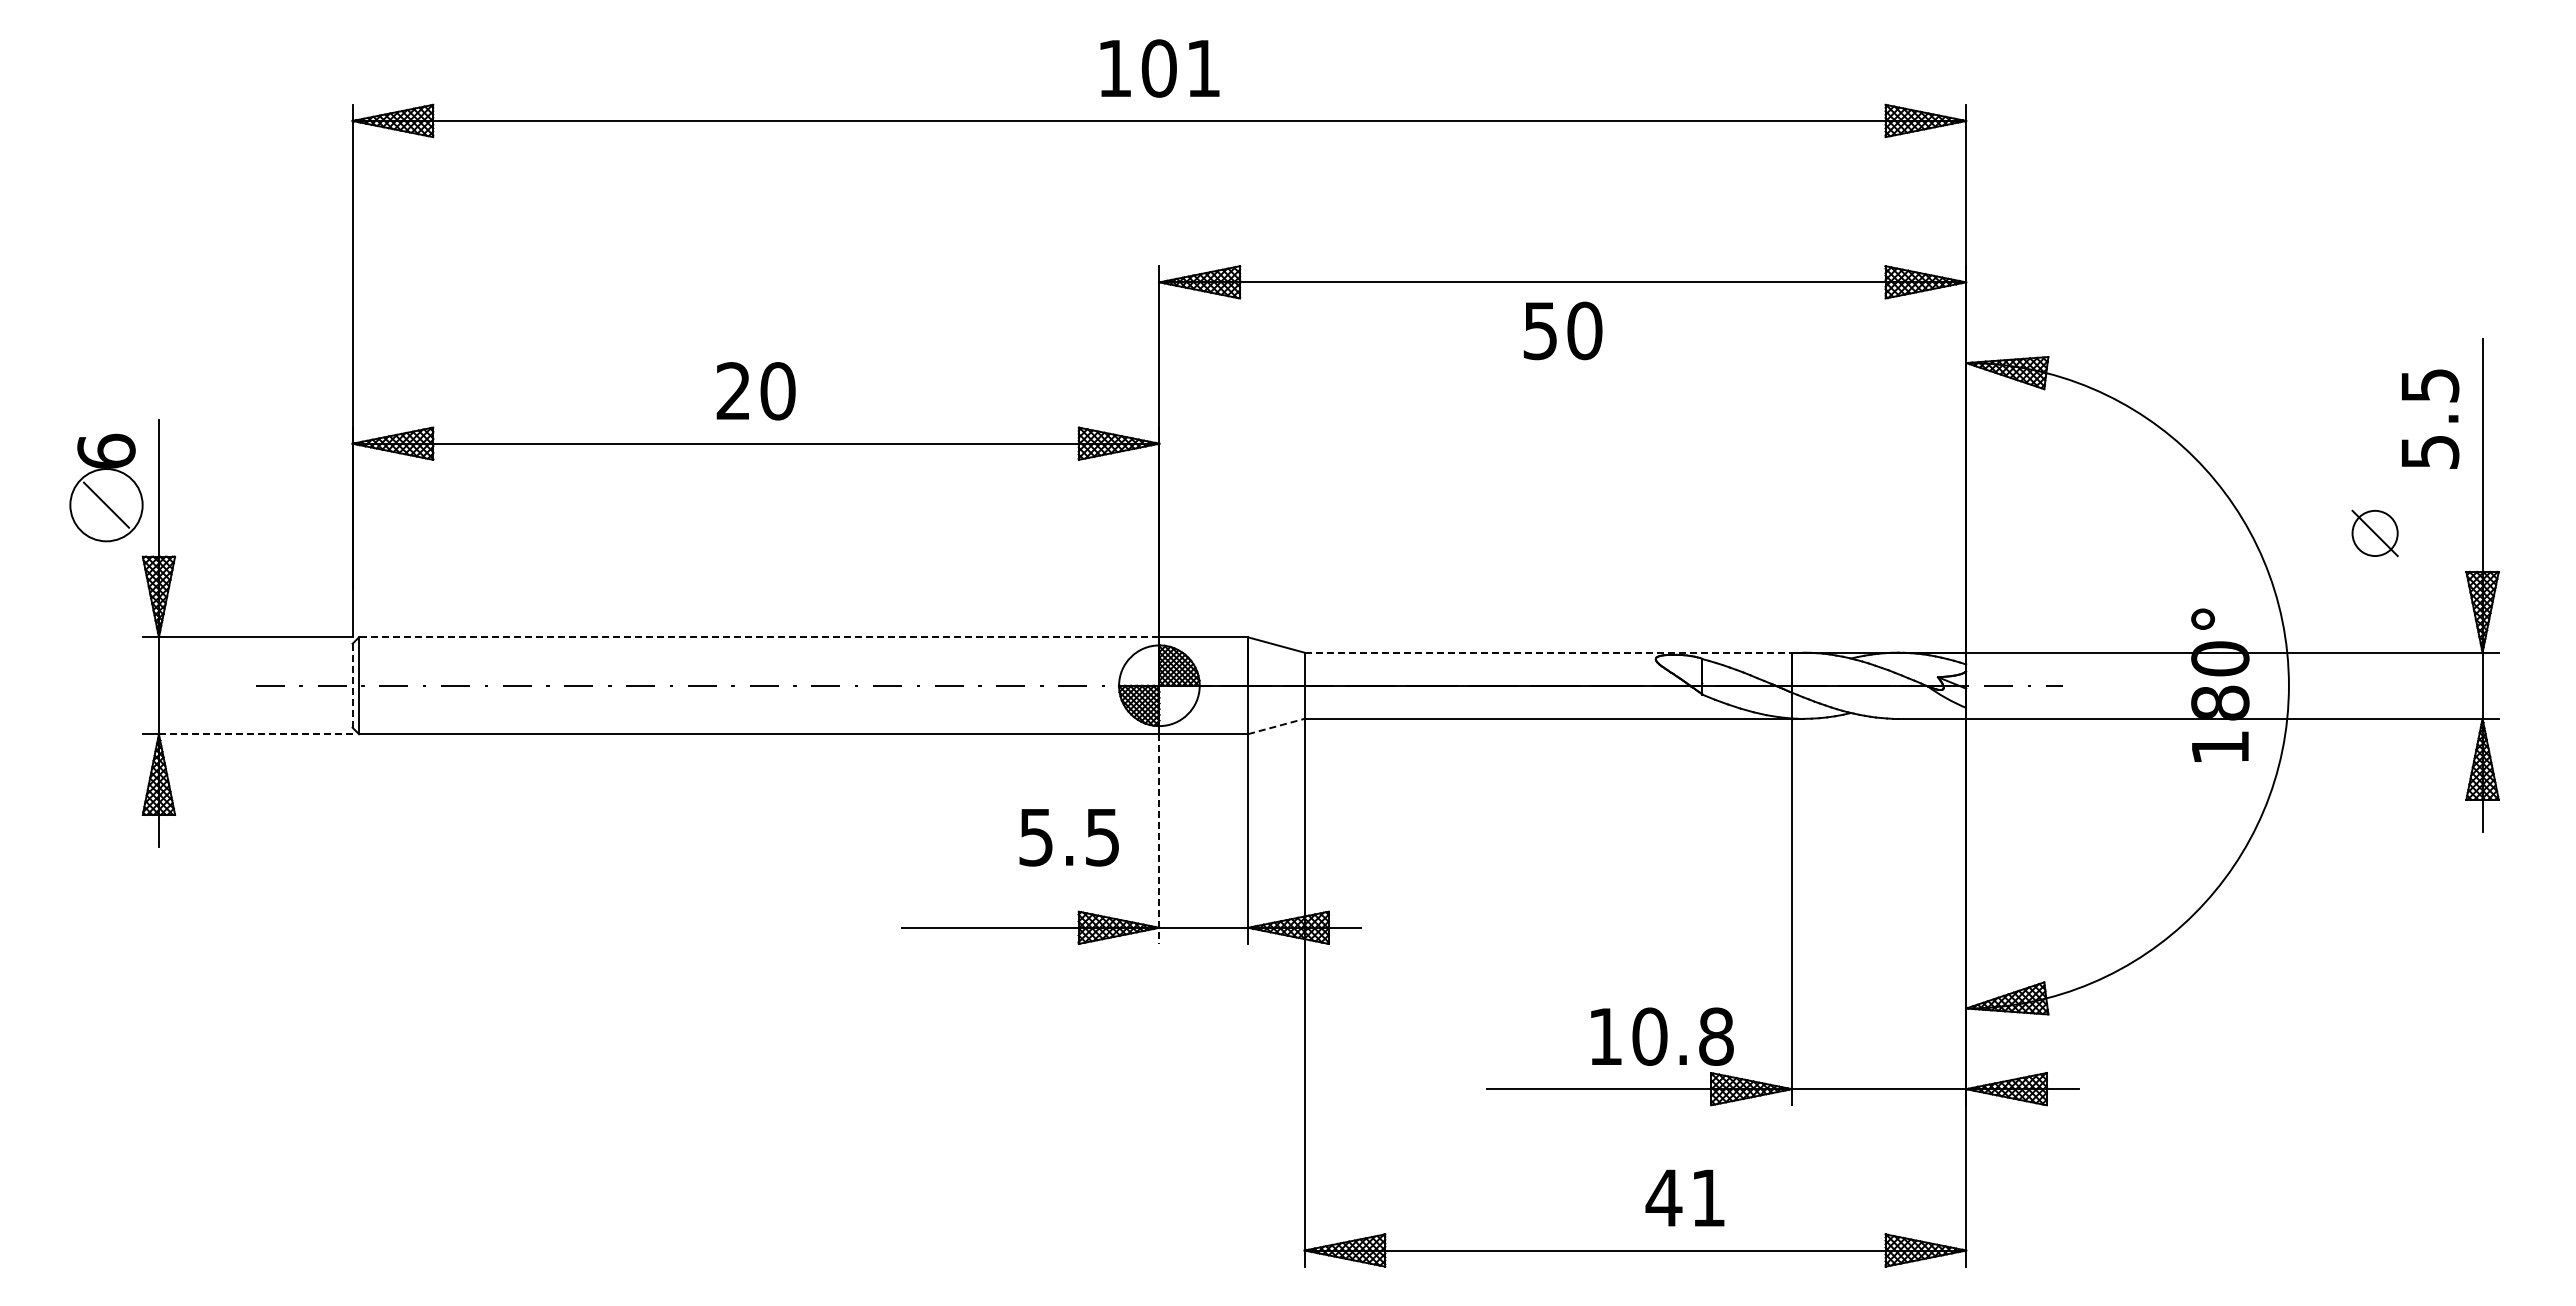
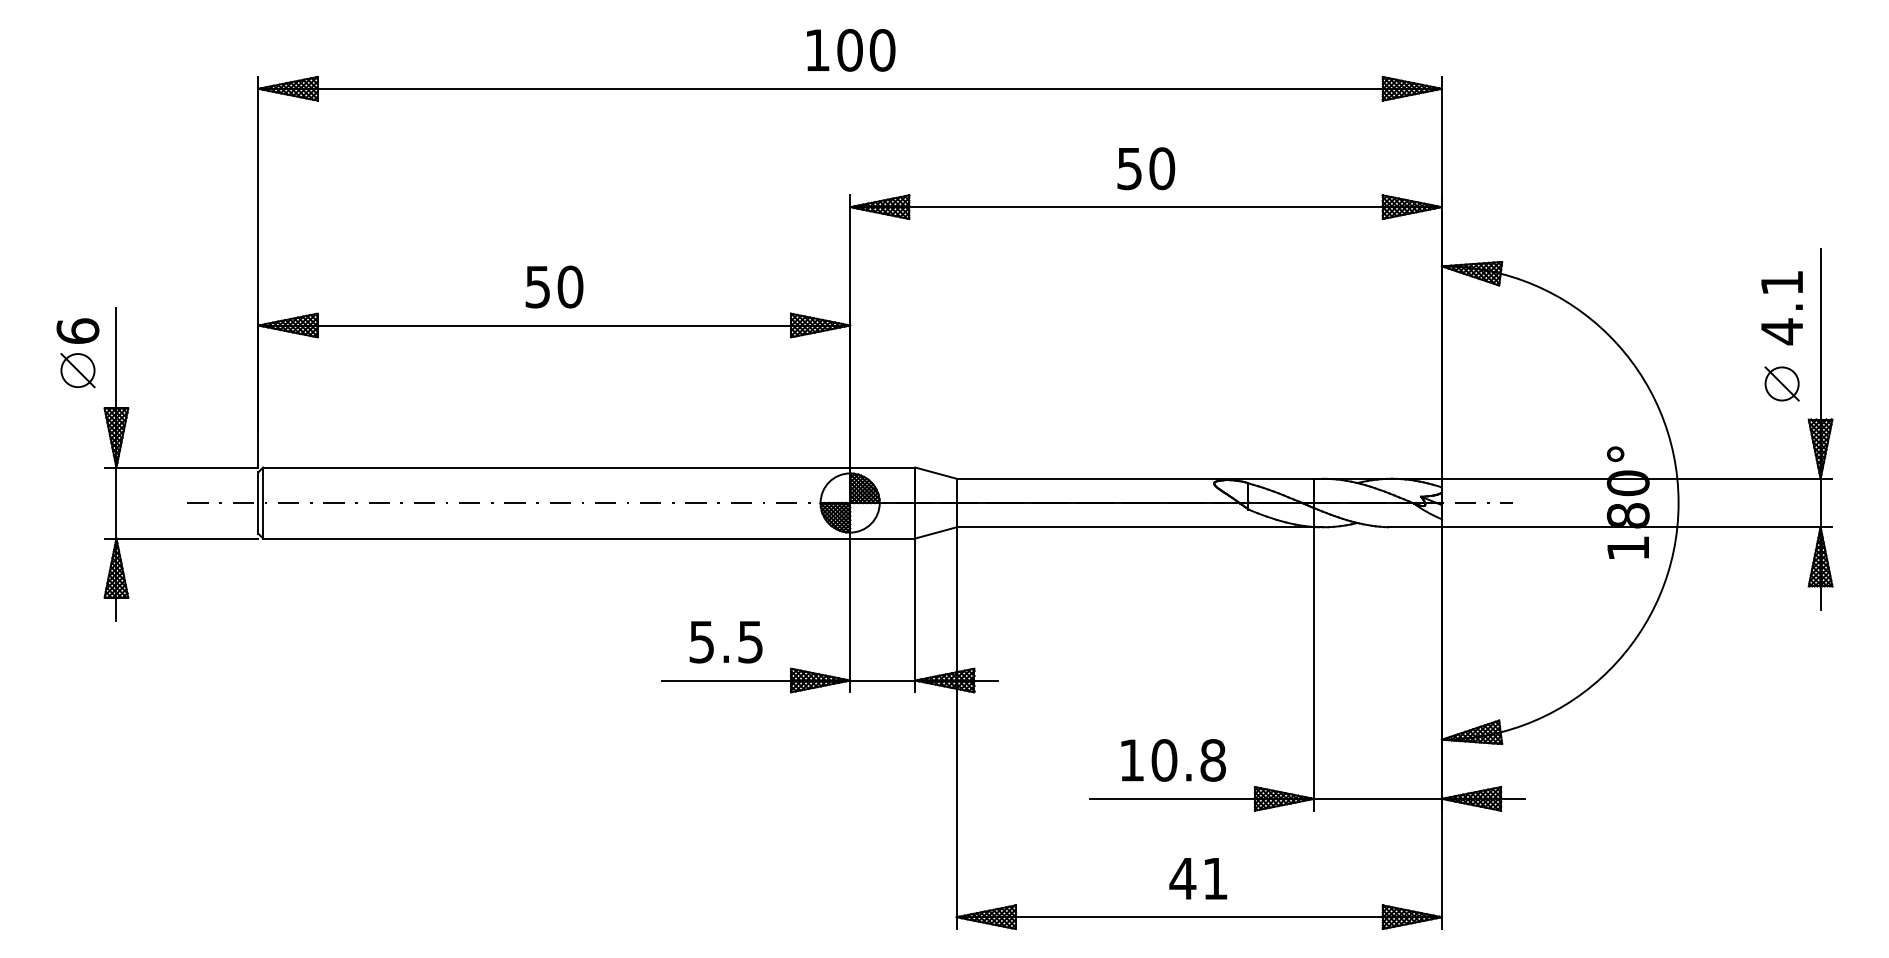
text: (1203, 68) -> (882, 50), 101 -> 100
text: (1562, 330) -> (1145, 168), moved
text: (732, 391) -> (537, 287), 20 -> 50
text: (2430, 419) -> (1782, 307), 5.5 -> 4.1
circle: (106, 504) -> (77, 370), size x0.62
part: (2374, 533) -> (1781, 384), moved
line: (758, 637) -> (556, 467), dashed -> solid
line: (1548, 652) -> (1135, 478), dashed -> solid
line: (352, 685) -> (258, 502), dashed -> solid
line: (1276, 726) -> (936, 532), dashed -> solid
line: (255, 734) -> (187, 538), dashed -> solid
text: (1068, 837) -> (725, 642), moved
line: (1159, 839) -> (850, 615), dashed -> solid
text: (1662, 1036) -> (1173, 760), moved
text: (1684, 1197) -> (1197, 878), moved

